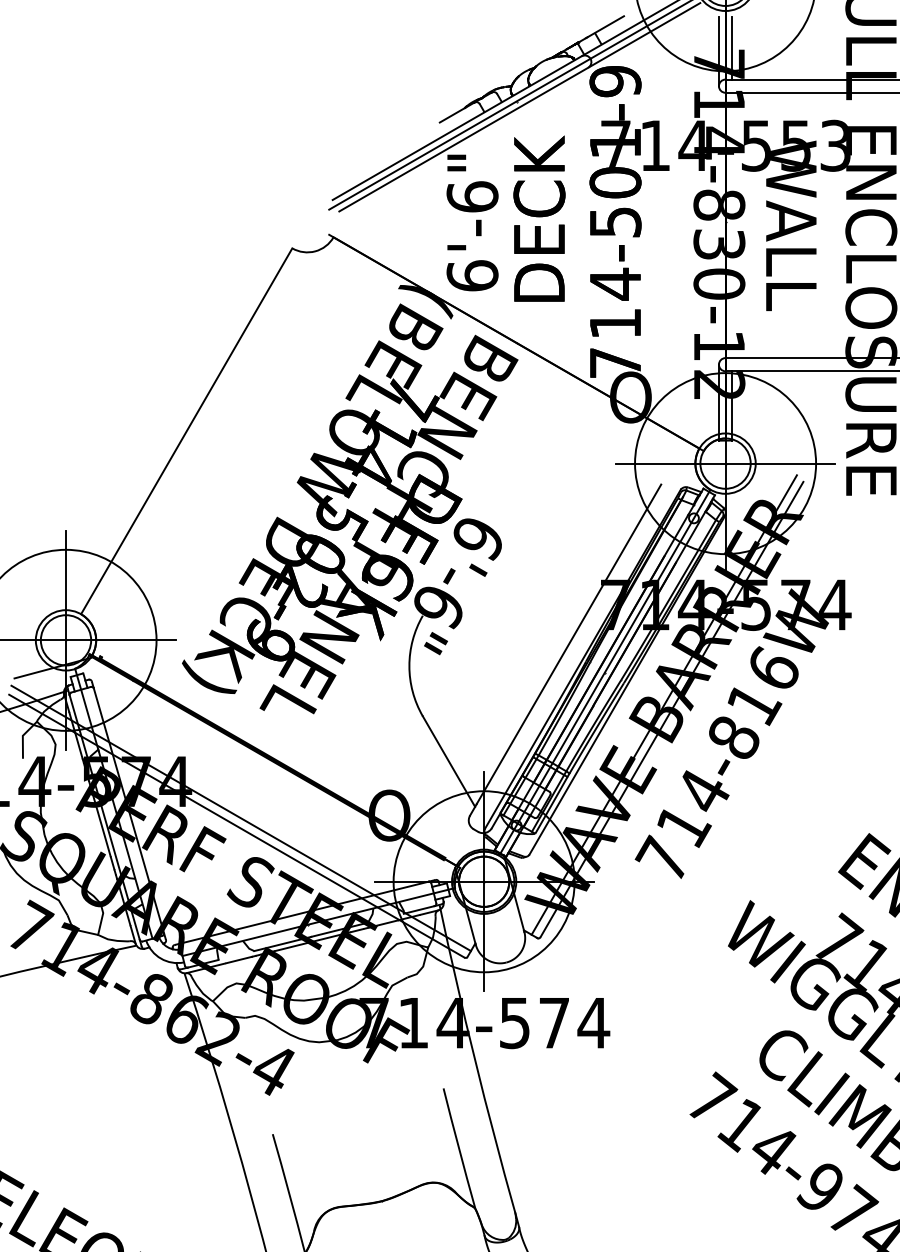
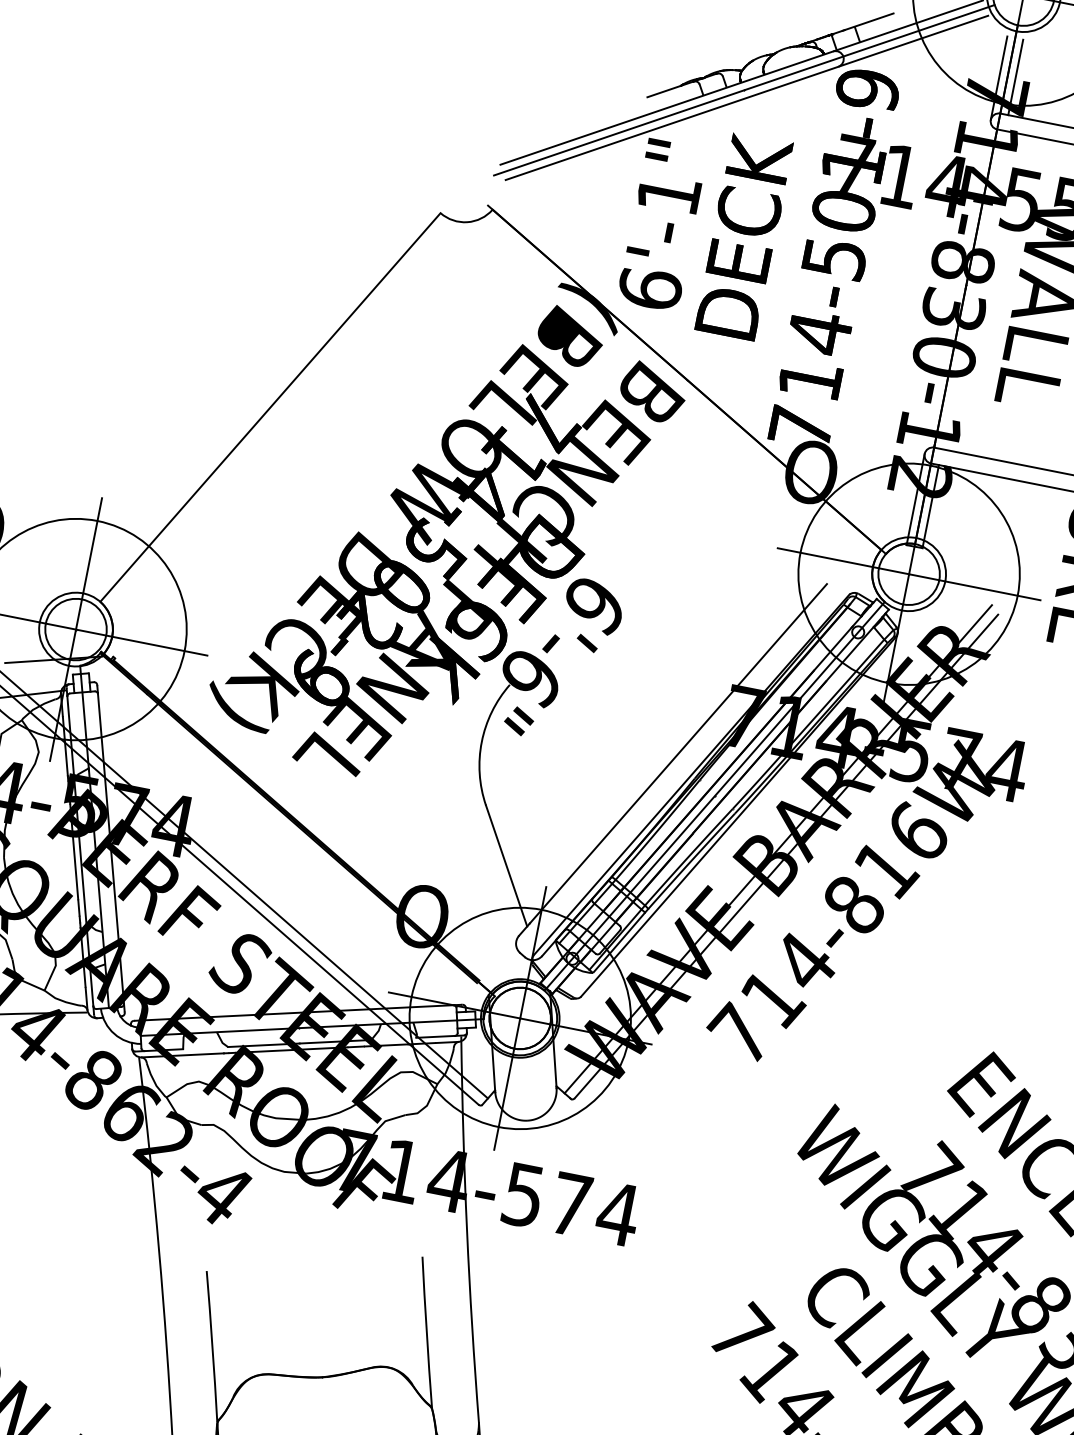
text: (472, 196) -> (669, 193), 6'-6" -> 6'-1"

